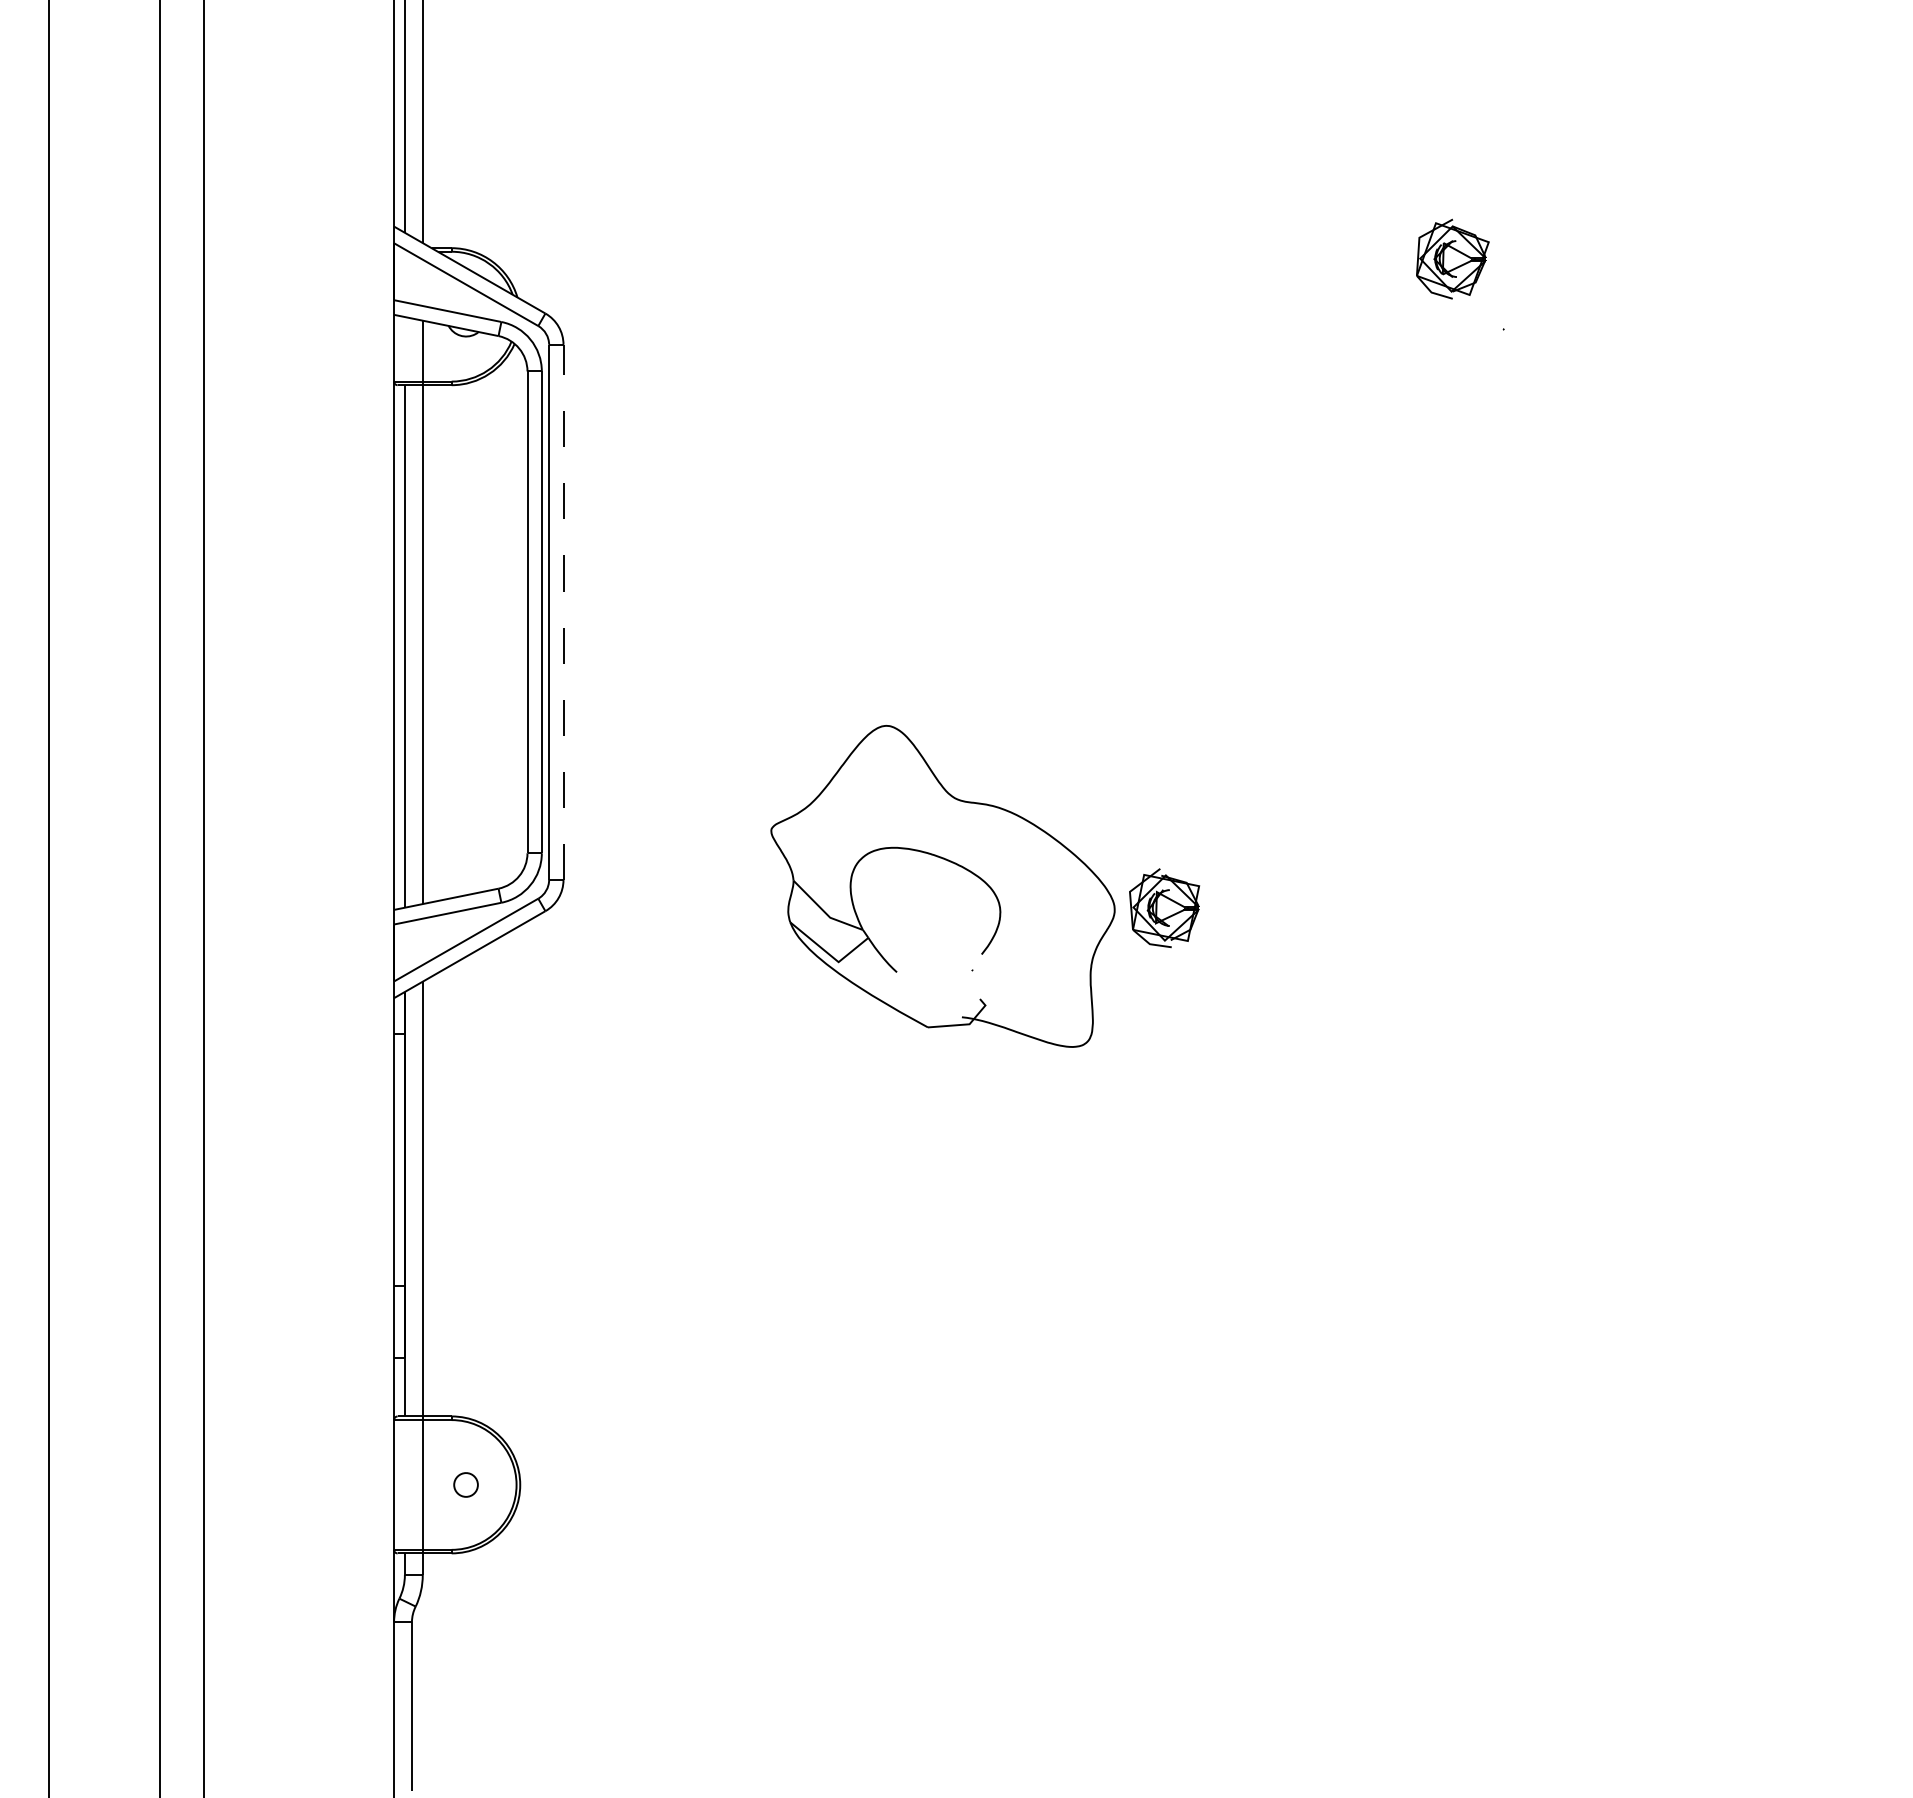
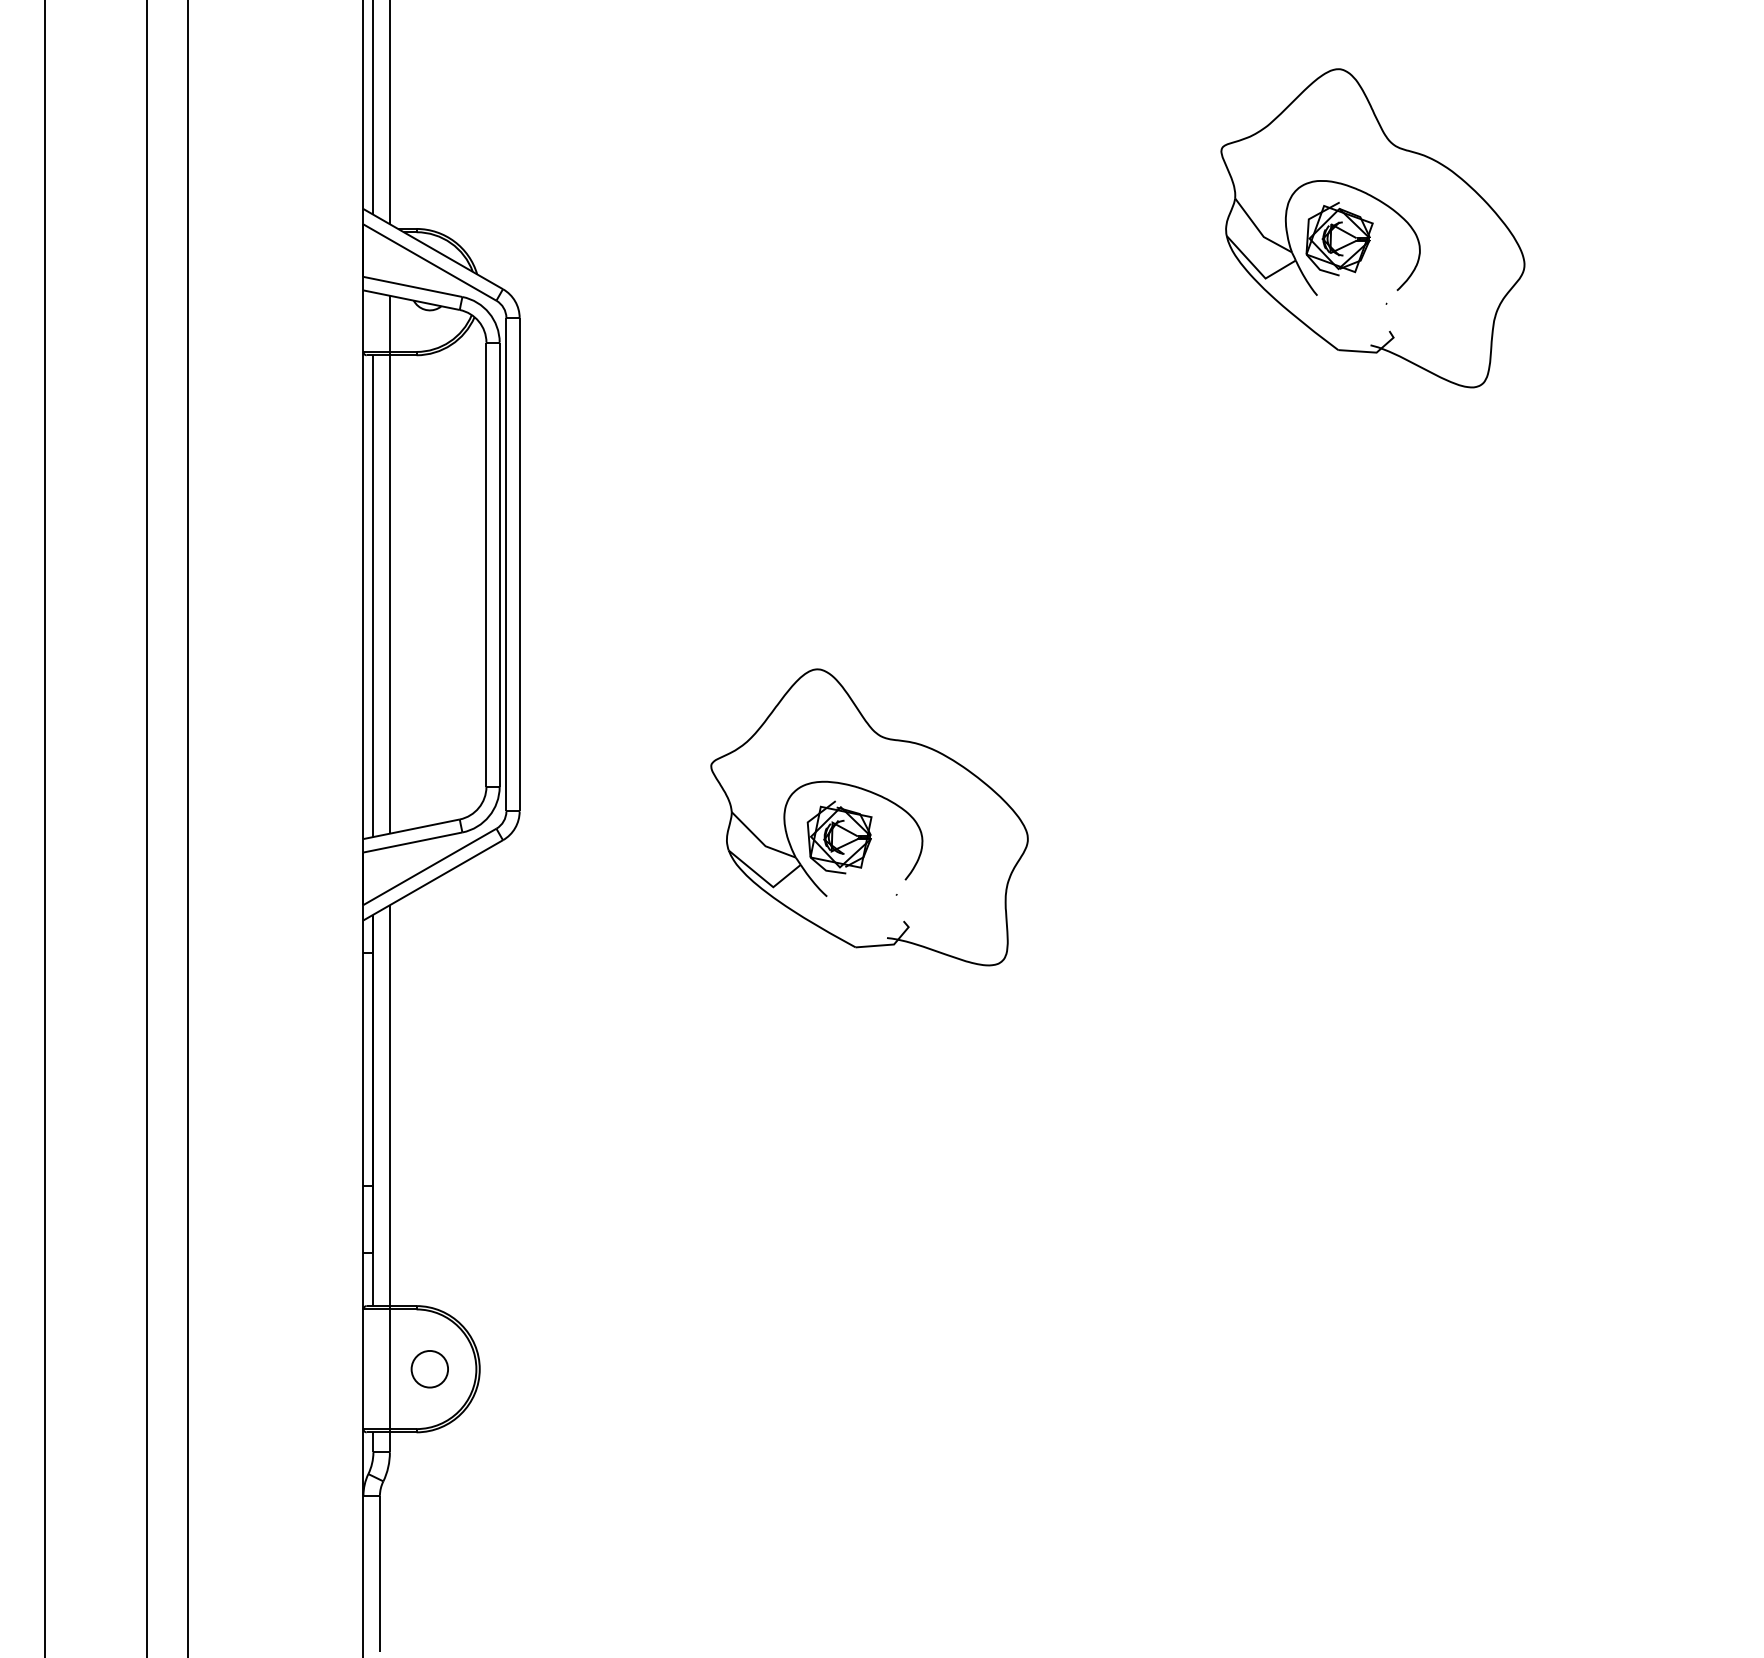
part: (1488, 247) -> (1372, 228), added
line: (563, 612) -> (519, 564), dashed -> solid
part: (1164, 908) -> (839, 837), moved
part: (465, 1484) -> (429, 1368), size x1.67

